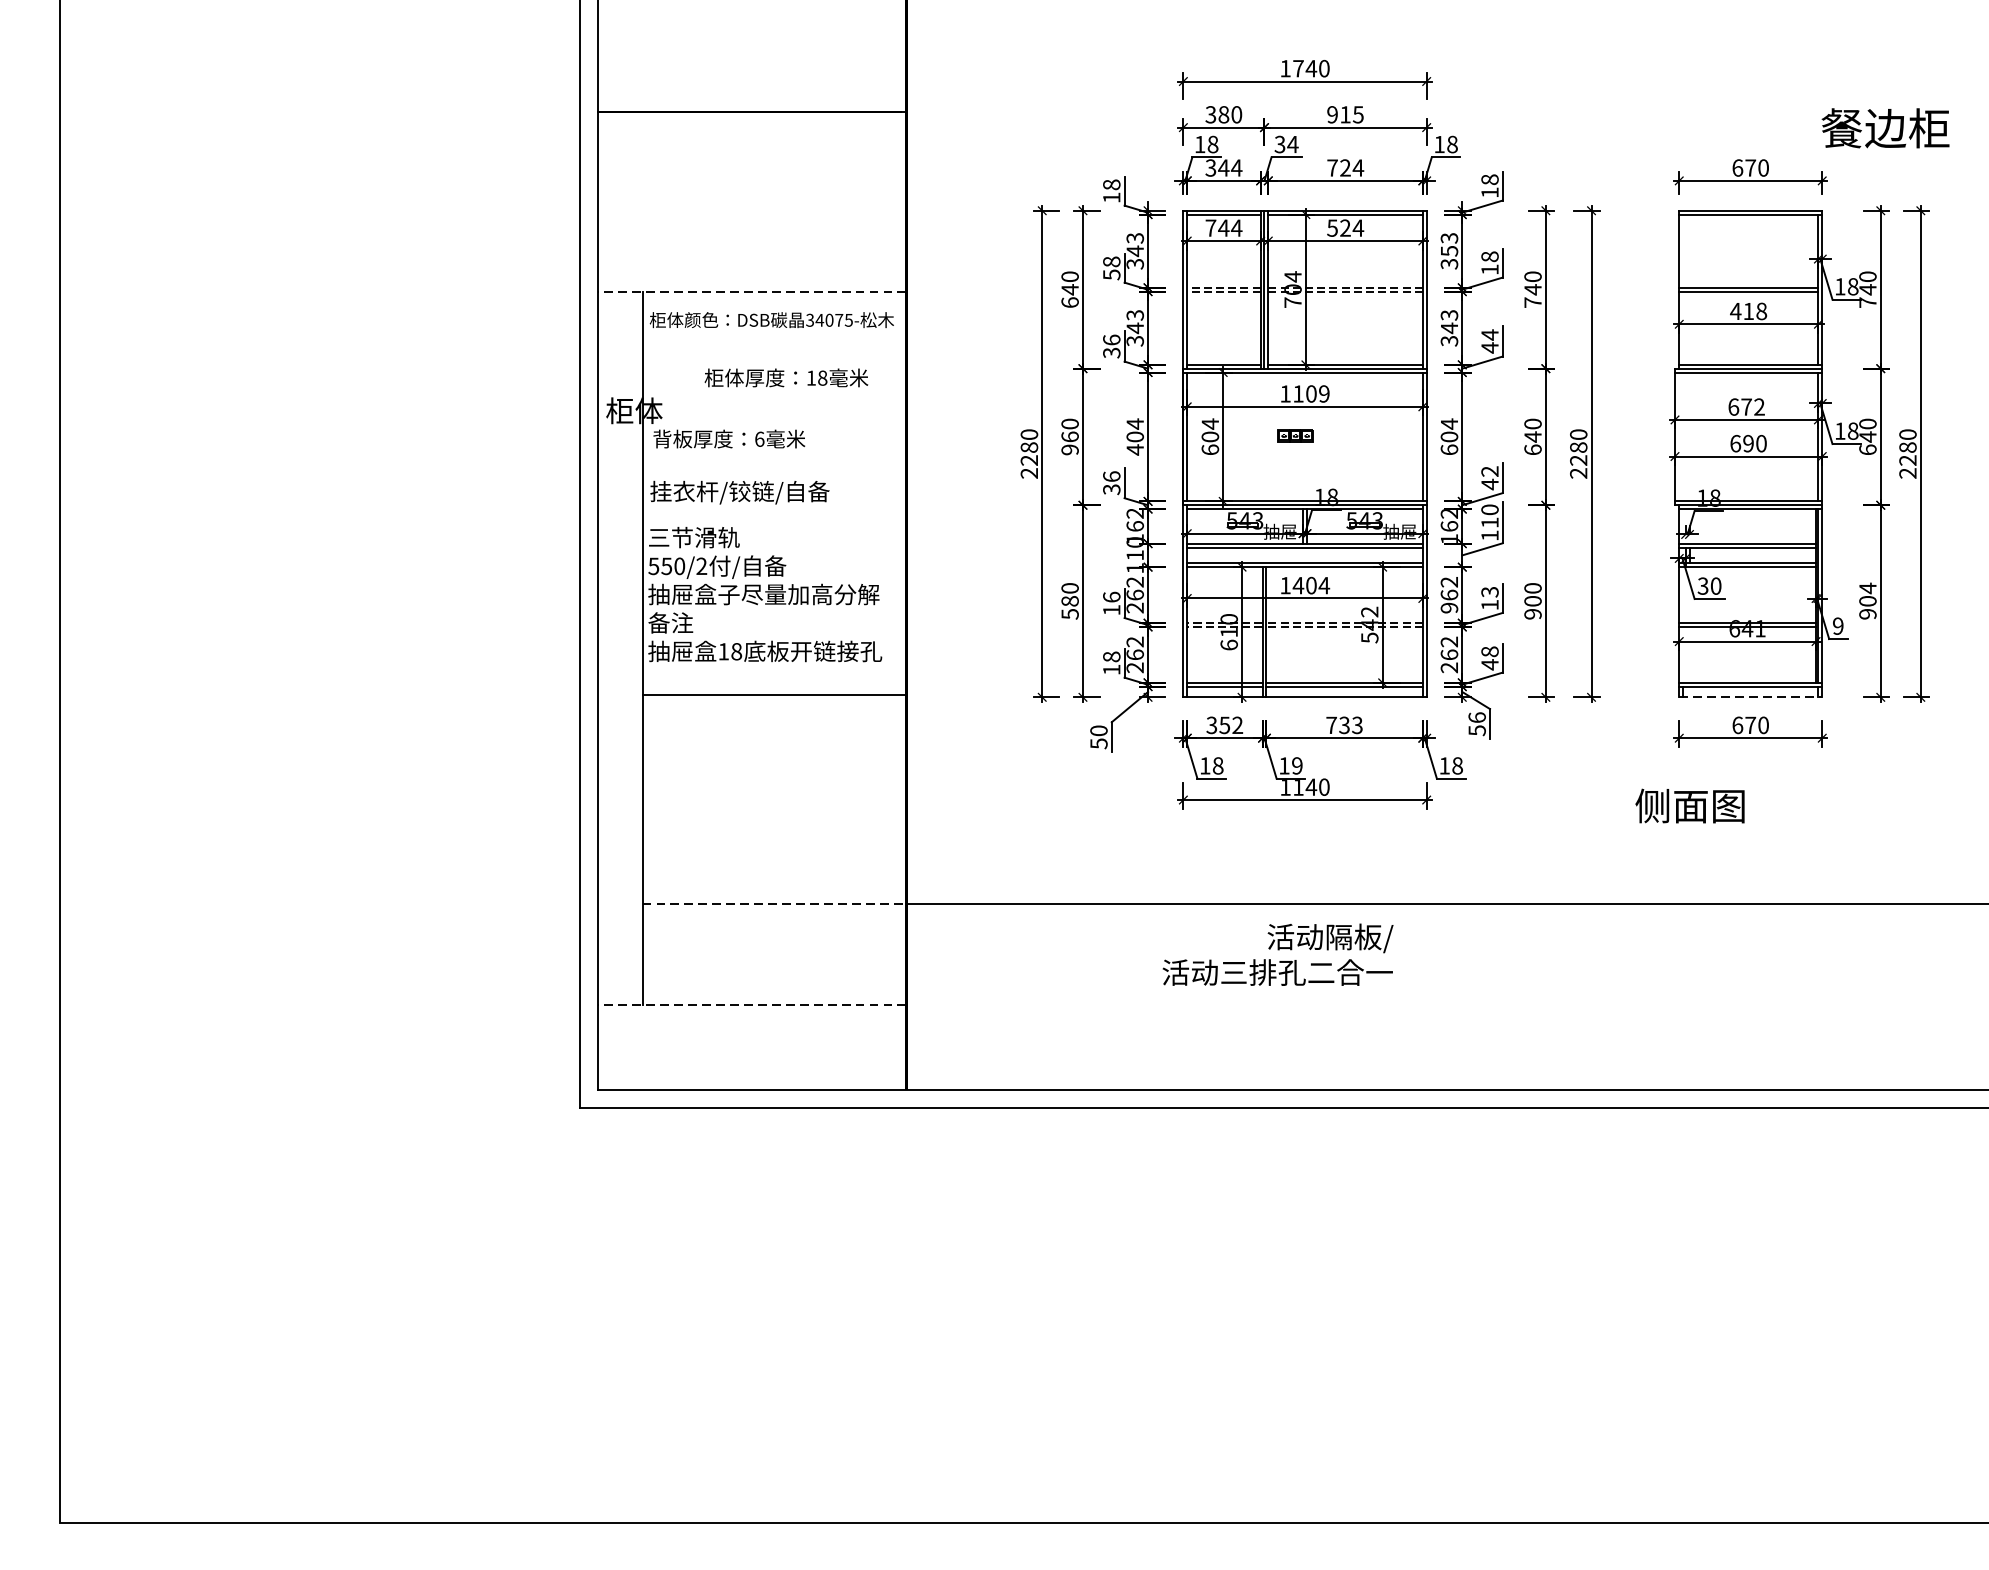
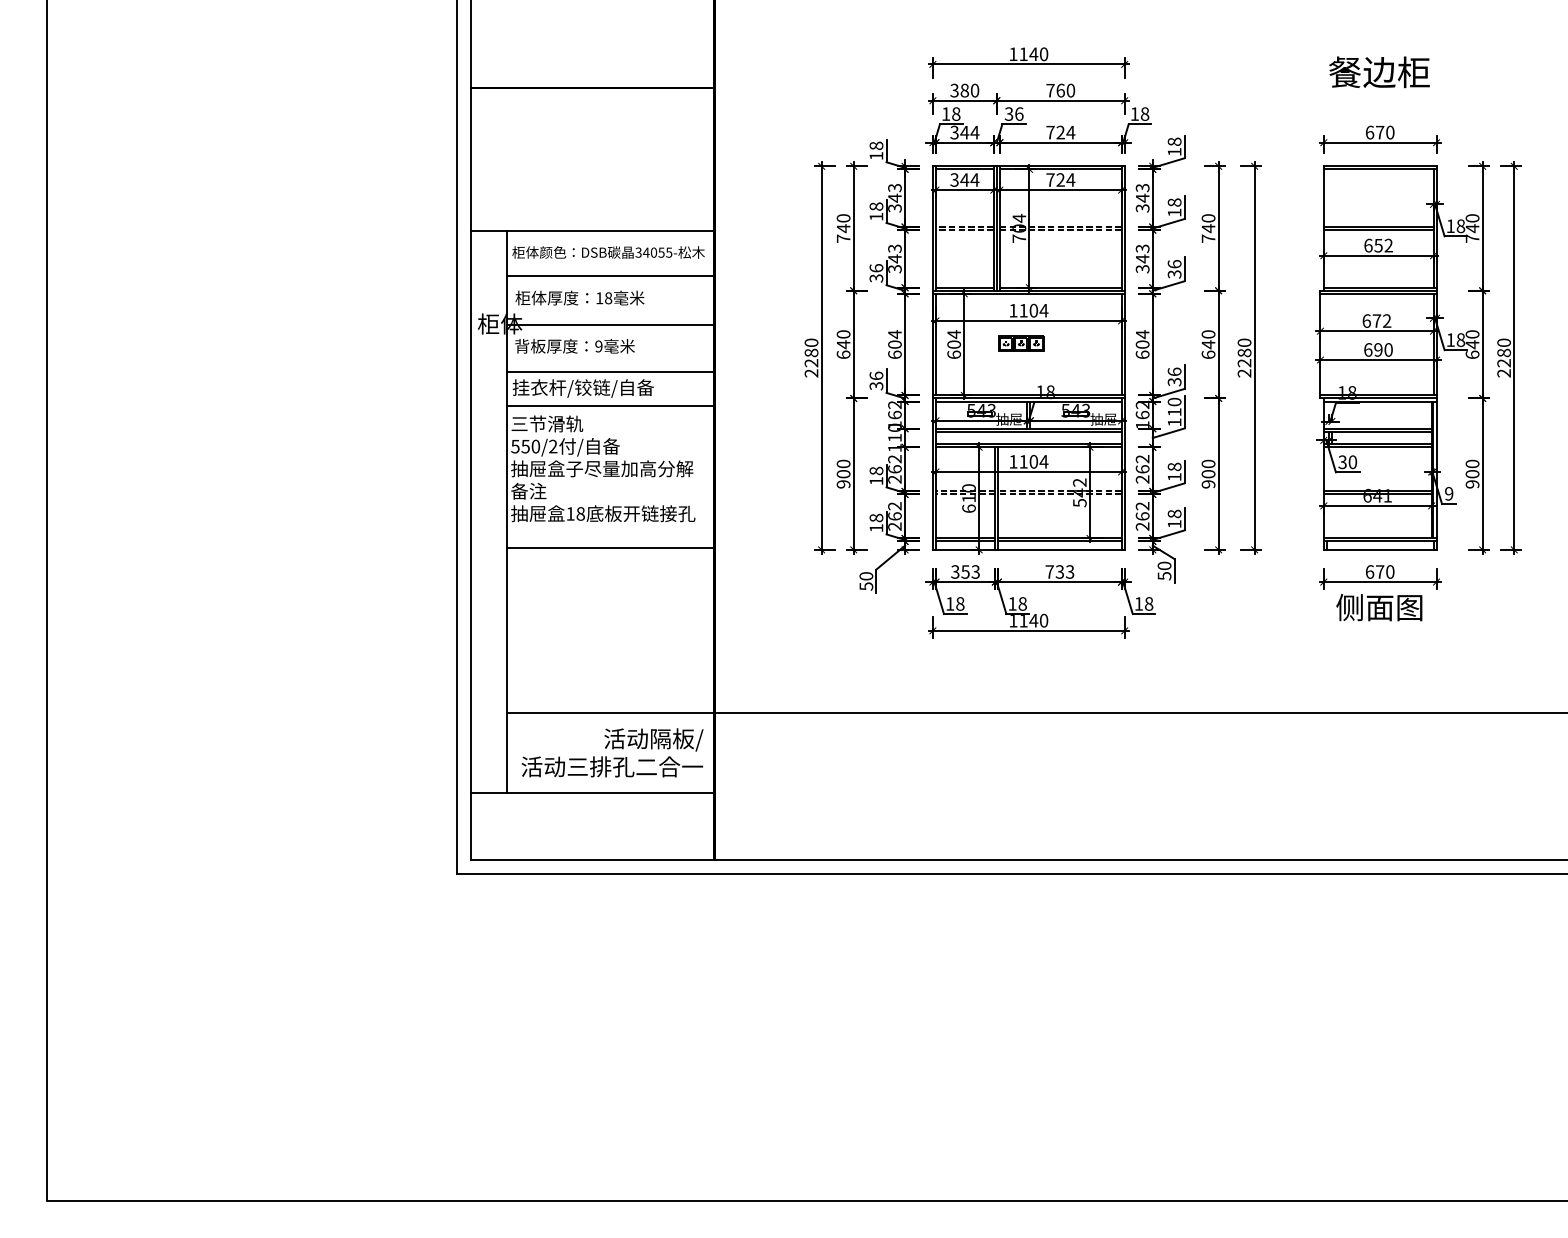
text: (1298, 67) -> (1023, 53), 1740 -> 1140
text: (1345, 114) -> (1060, 90), 915 -> 760
text: (1885, 128) -> (1379, 72), moved
text: (1291, 143) -> (1018, 113), 34 -> 36
text: (1210, 227) -> (954, 179), 744 -> 344
text: (1332, 227) -> (1050, 179), 524 -> 724
text: (1449, 250) -> (1142, 197), 353 -> 343
text: (1111, 274) -> (876, 216), 58 -> 18
line: (751, 292) -> (592, 230), dashed -> solid
text: (1069, 302) -> (843, 238), 640 -> 740
text: (1747, 311) -> (1377, 245), 418 -> 652
text: (839, 320) -> (661, 252), 34075- -> 34055-
text: (1489, 340) -> (1174, 268), 44 -> 36
line: (774, 350) -> (610, 276), added
text: (785, 377) -> (579, 297), moved
text: (1323, 393) -> (1043, 310), 1109 -> 1104
line: (774, 411) -> (610, 324), added
part: (1295, 435) -> (1021, 343), size x1.67
text: (759, 439) -> (598, 346), 6 -> 9
text: (1069, 443) -> (843, 349), 960 -> 640
text: (1134, 449) -> (894, 354), 404 -> 604
line: (774, 472) -> (610, 372), added
text: (1489, 477) -> (1174, 376), 42 -> 36
line: (774, 515) -> (610, 406), added
text: (1298, 585) -> (1023, 461), 1404 -> 1104
text: (1867, 587) -> (1472, 463), 904 -> 900
text: (1489, 591) -> (1174, 466), 13 -> 18
text: (1111, 596) -> (876, 470), 16 -> 18
text: (1069, 608) -> (843, 479), 580 -> 900
text: (1449, 608) -> (1142, 479), 962 -> 262
text: (1489, 663) -> (1174, 523), 48 -> 18
line: (1751, 696) -> (1380, 549), dashed -> solid
text: (1477, 717) -> (1164, 565), 56 -> 50
text: (1237, 724) -> (975, 571), 352 -> 353
text: (1297, 765) -> (1022, 603), 19 -> 18
text: (1690, 805) -> (1379, 607), moved
line: (774, 904) -> (610, 713), dashed -> solid
text: (1278, 954) -> (612, 752), moved
line: (751, 1005) -> (592, 792), dashed -> solid

